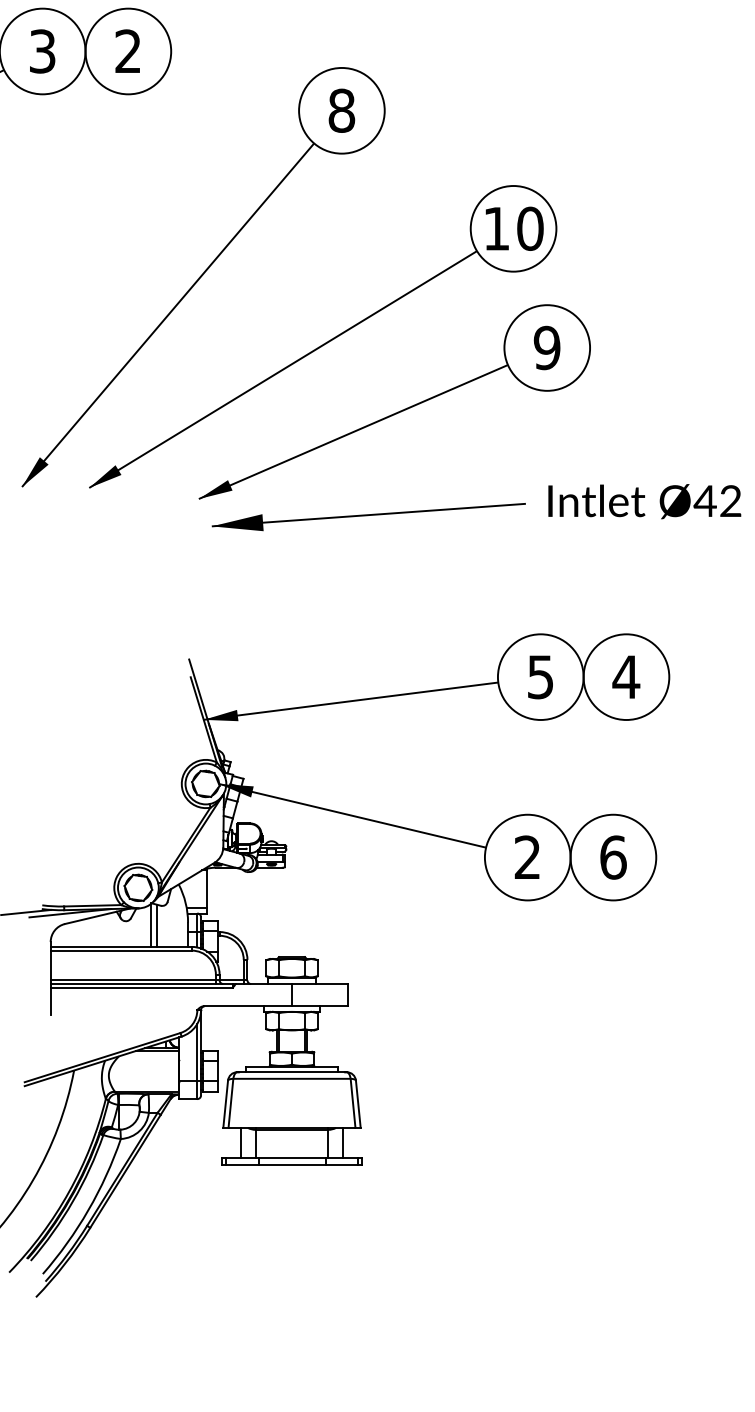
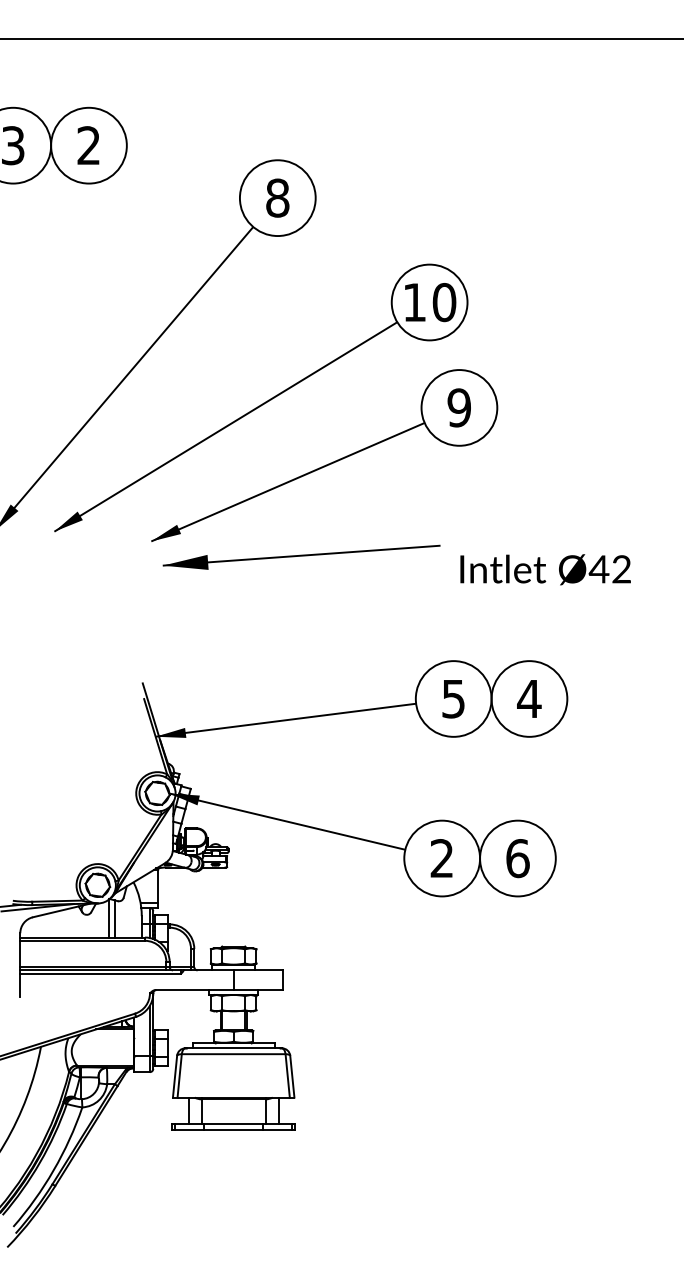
text: (644, 501) -> (545, 569), moved

